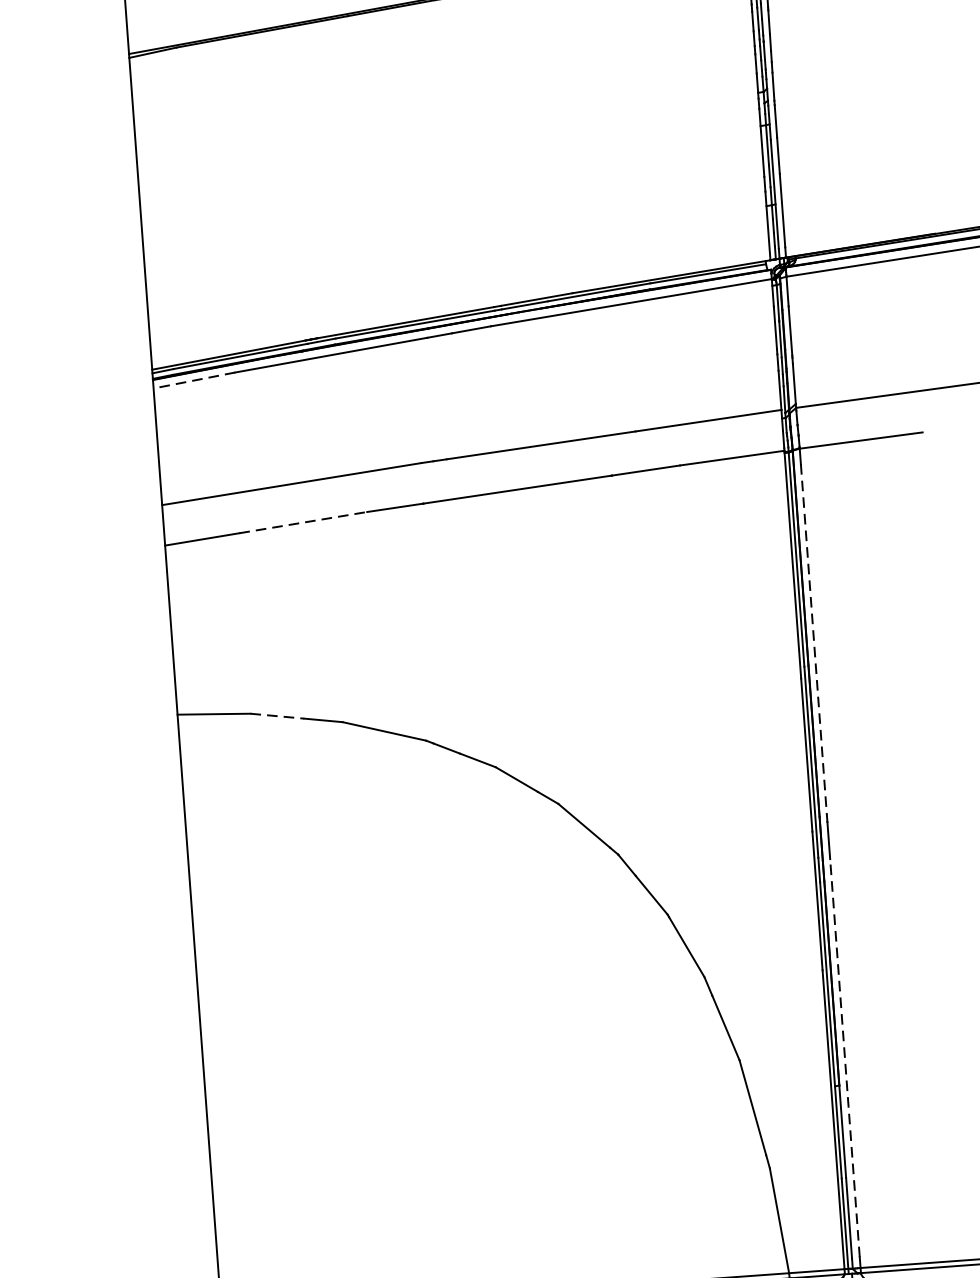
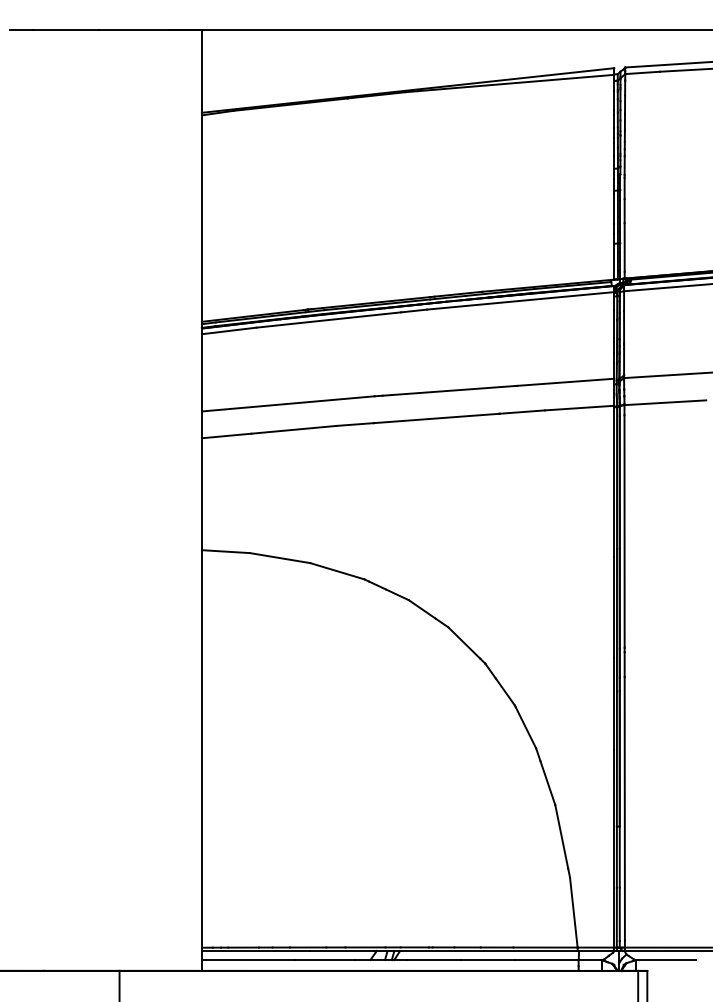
line: (193, 381) -> (228, 331), dashed -> solid
line: (304, 522) -> (294, 429), dashed -> solid
line: (813, 641) -> (624, 532), dashed -> solid
line: (277, 716) -> (267, 556), dashed -> solid
line: (844, 1057) -> (624, 808), dashed -> solid

